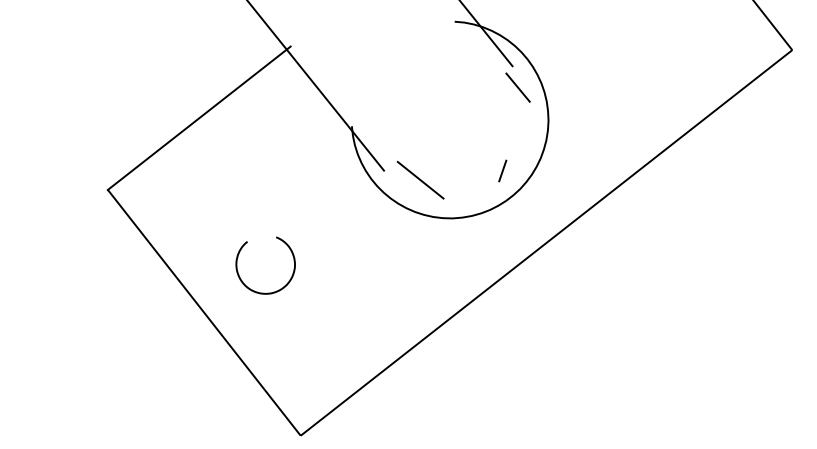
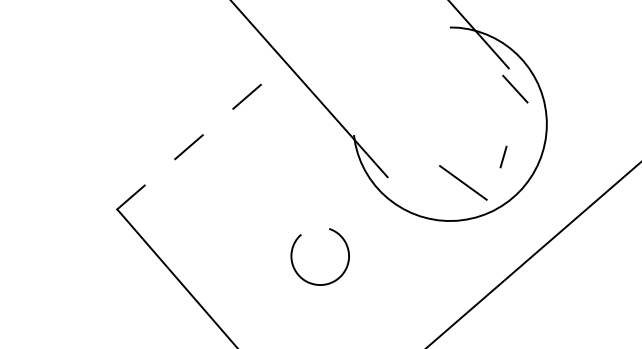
line: (199, 117) -> (203, 133), solid -> dashed
line: (502, 170) -> (503, 156), moved
line: (420, 179) -> (463, 182), moved
curve: (264, 292) -> (320, 283), moved

